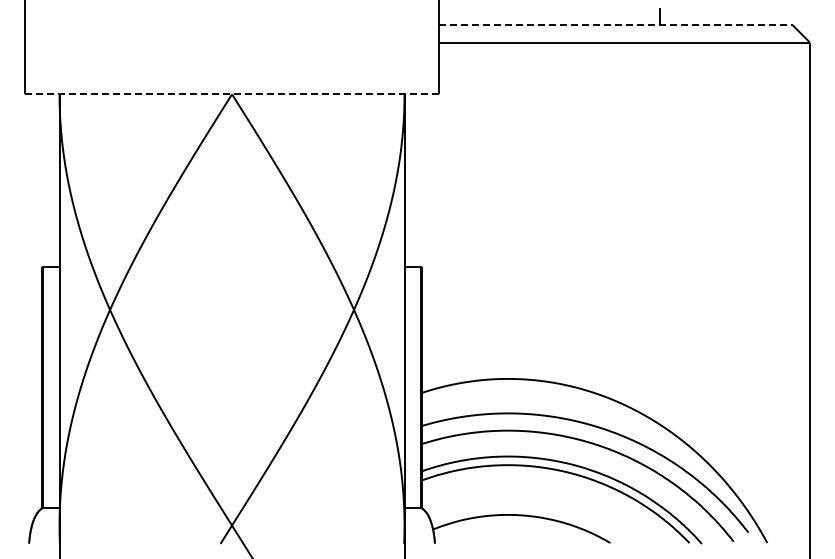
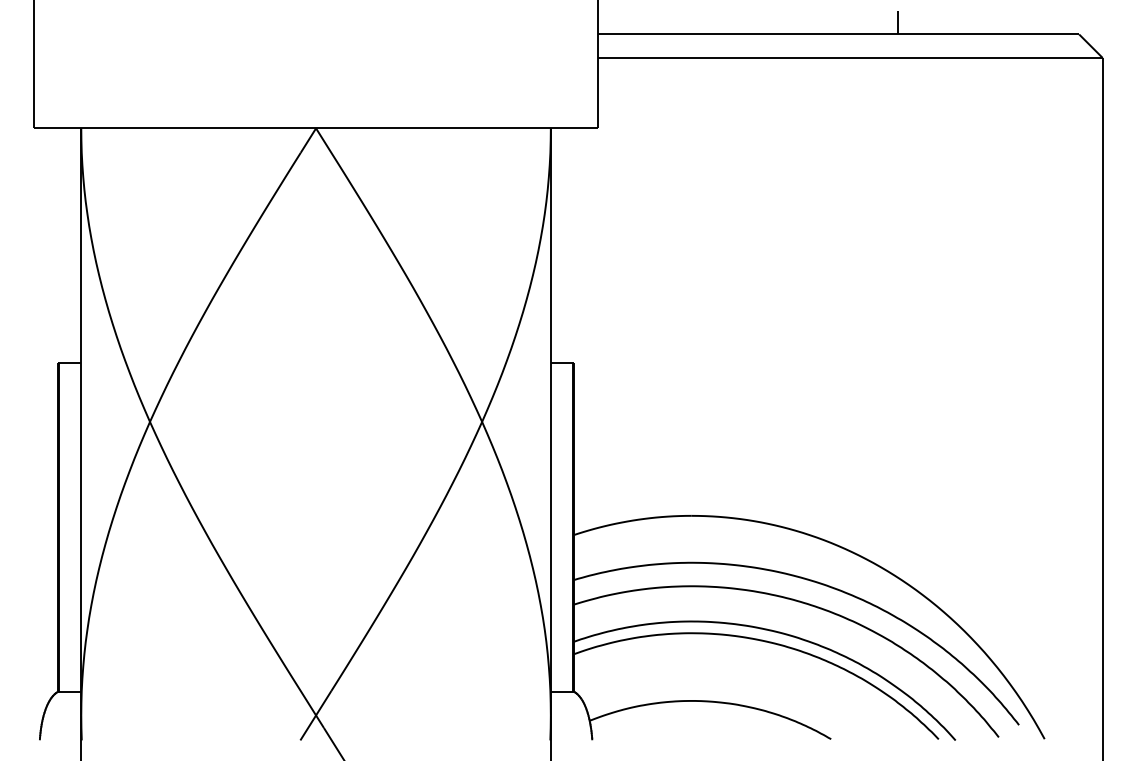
line: (615, 25) -> (838, 34), dashed -> solid
line: (232, 94) -> (316, 128), dashed -> solid

